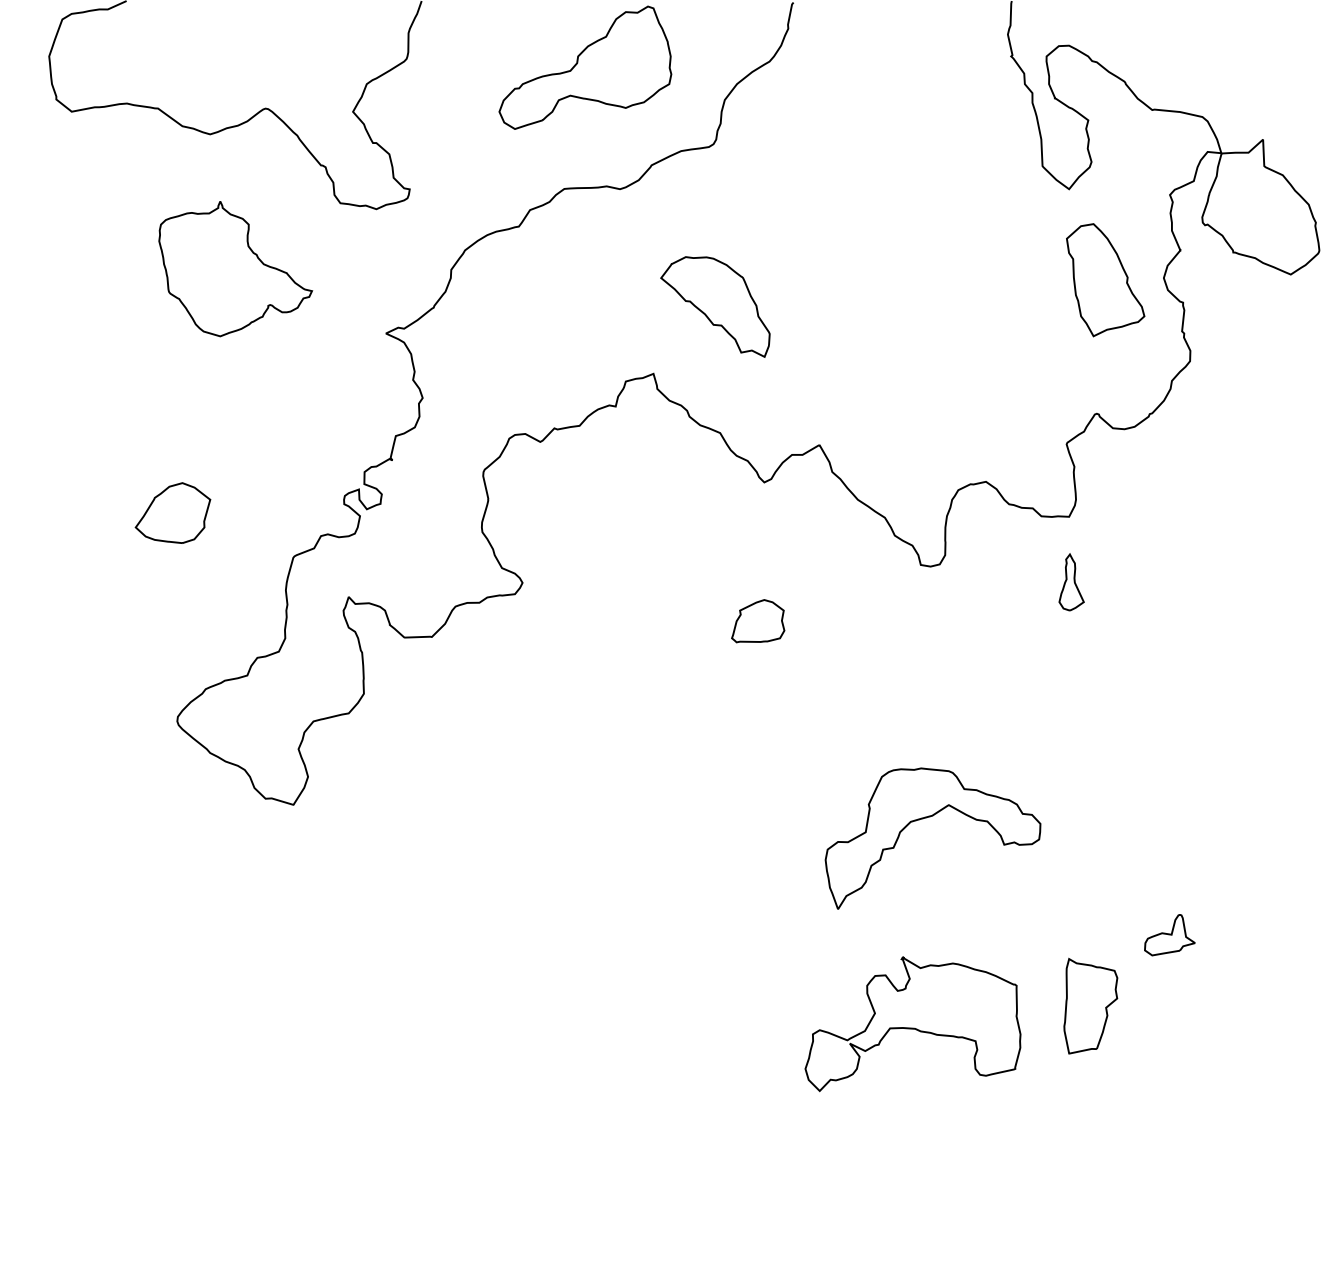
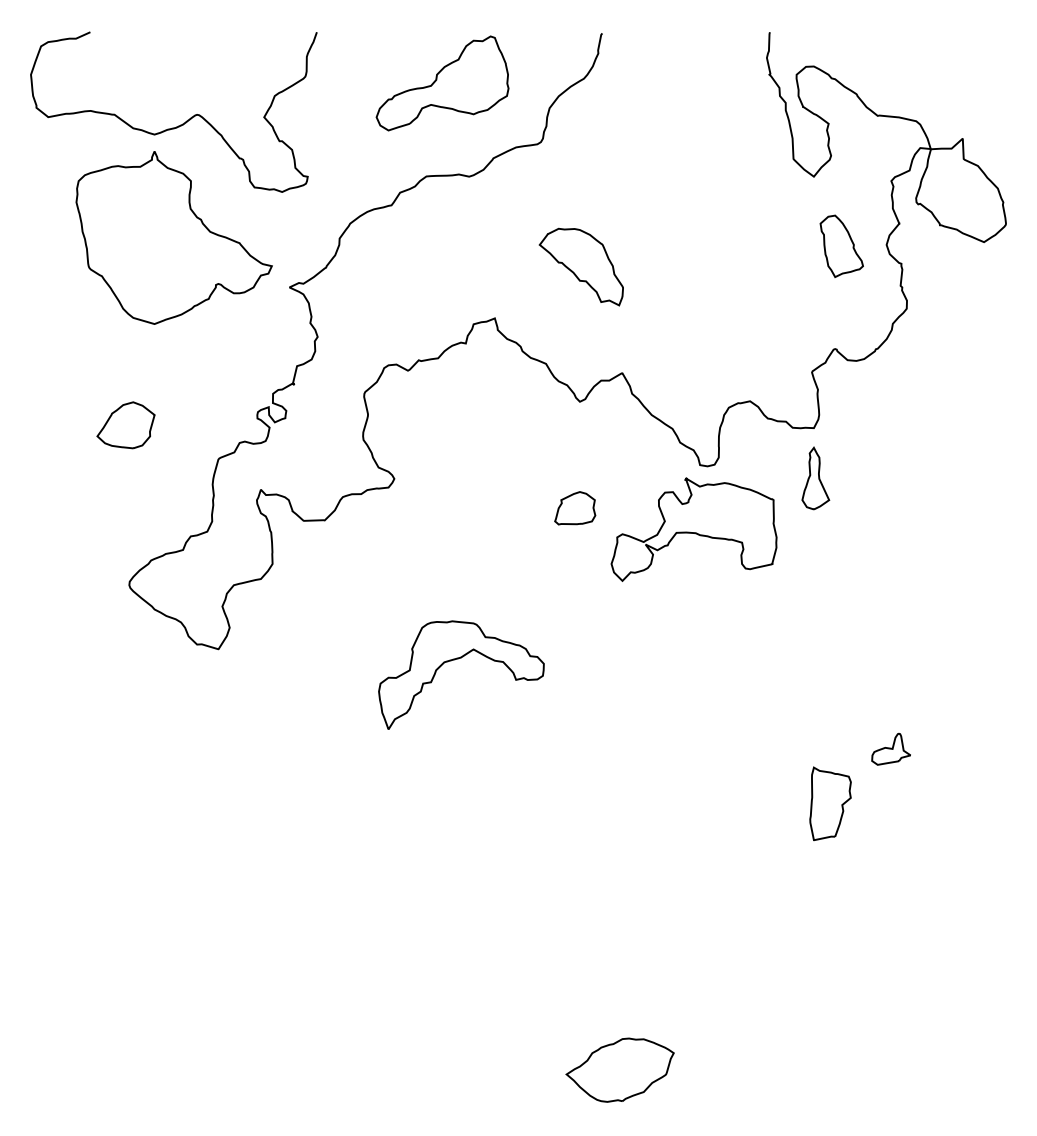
part: (234, 268) -> (173, 237), size x1.67
part: (1105, 278) -> (841, 245), size x0.71
part: (714, 306) -> (580, 266), moved
part: (1071, 582) -> (815, 478), size x1.43
part: (929, 818) -> (458, 659), moved
part: (912, 1024) -> (693, 529), moved

